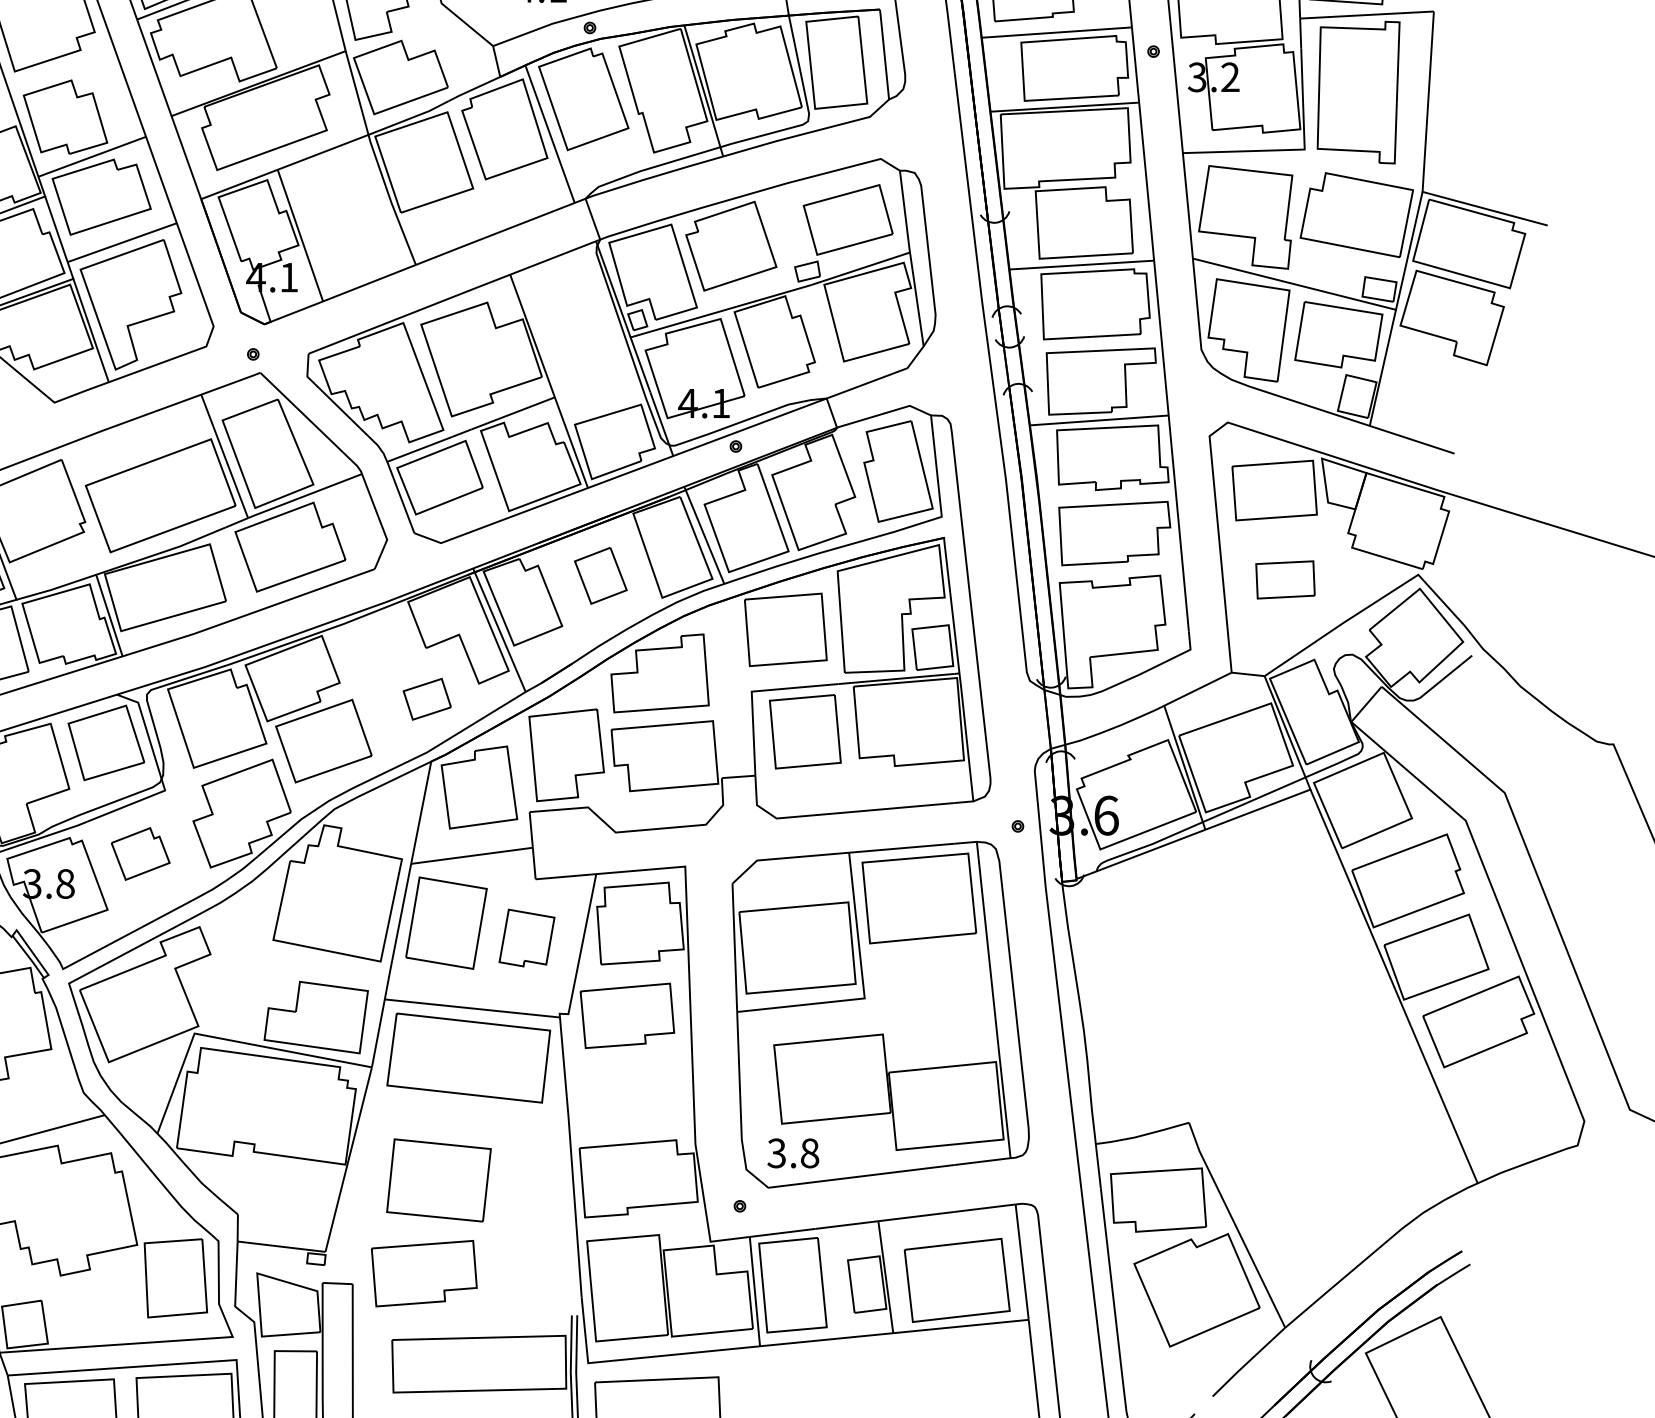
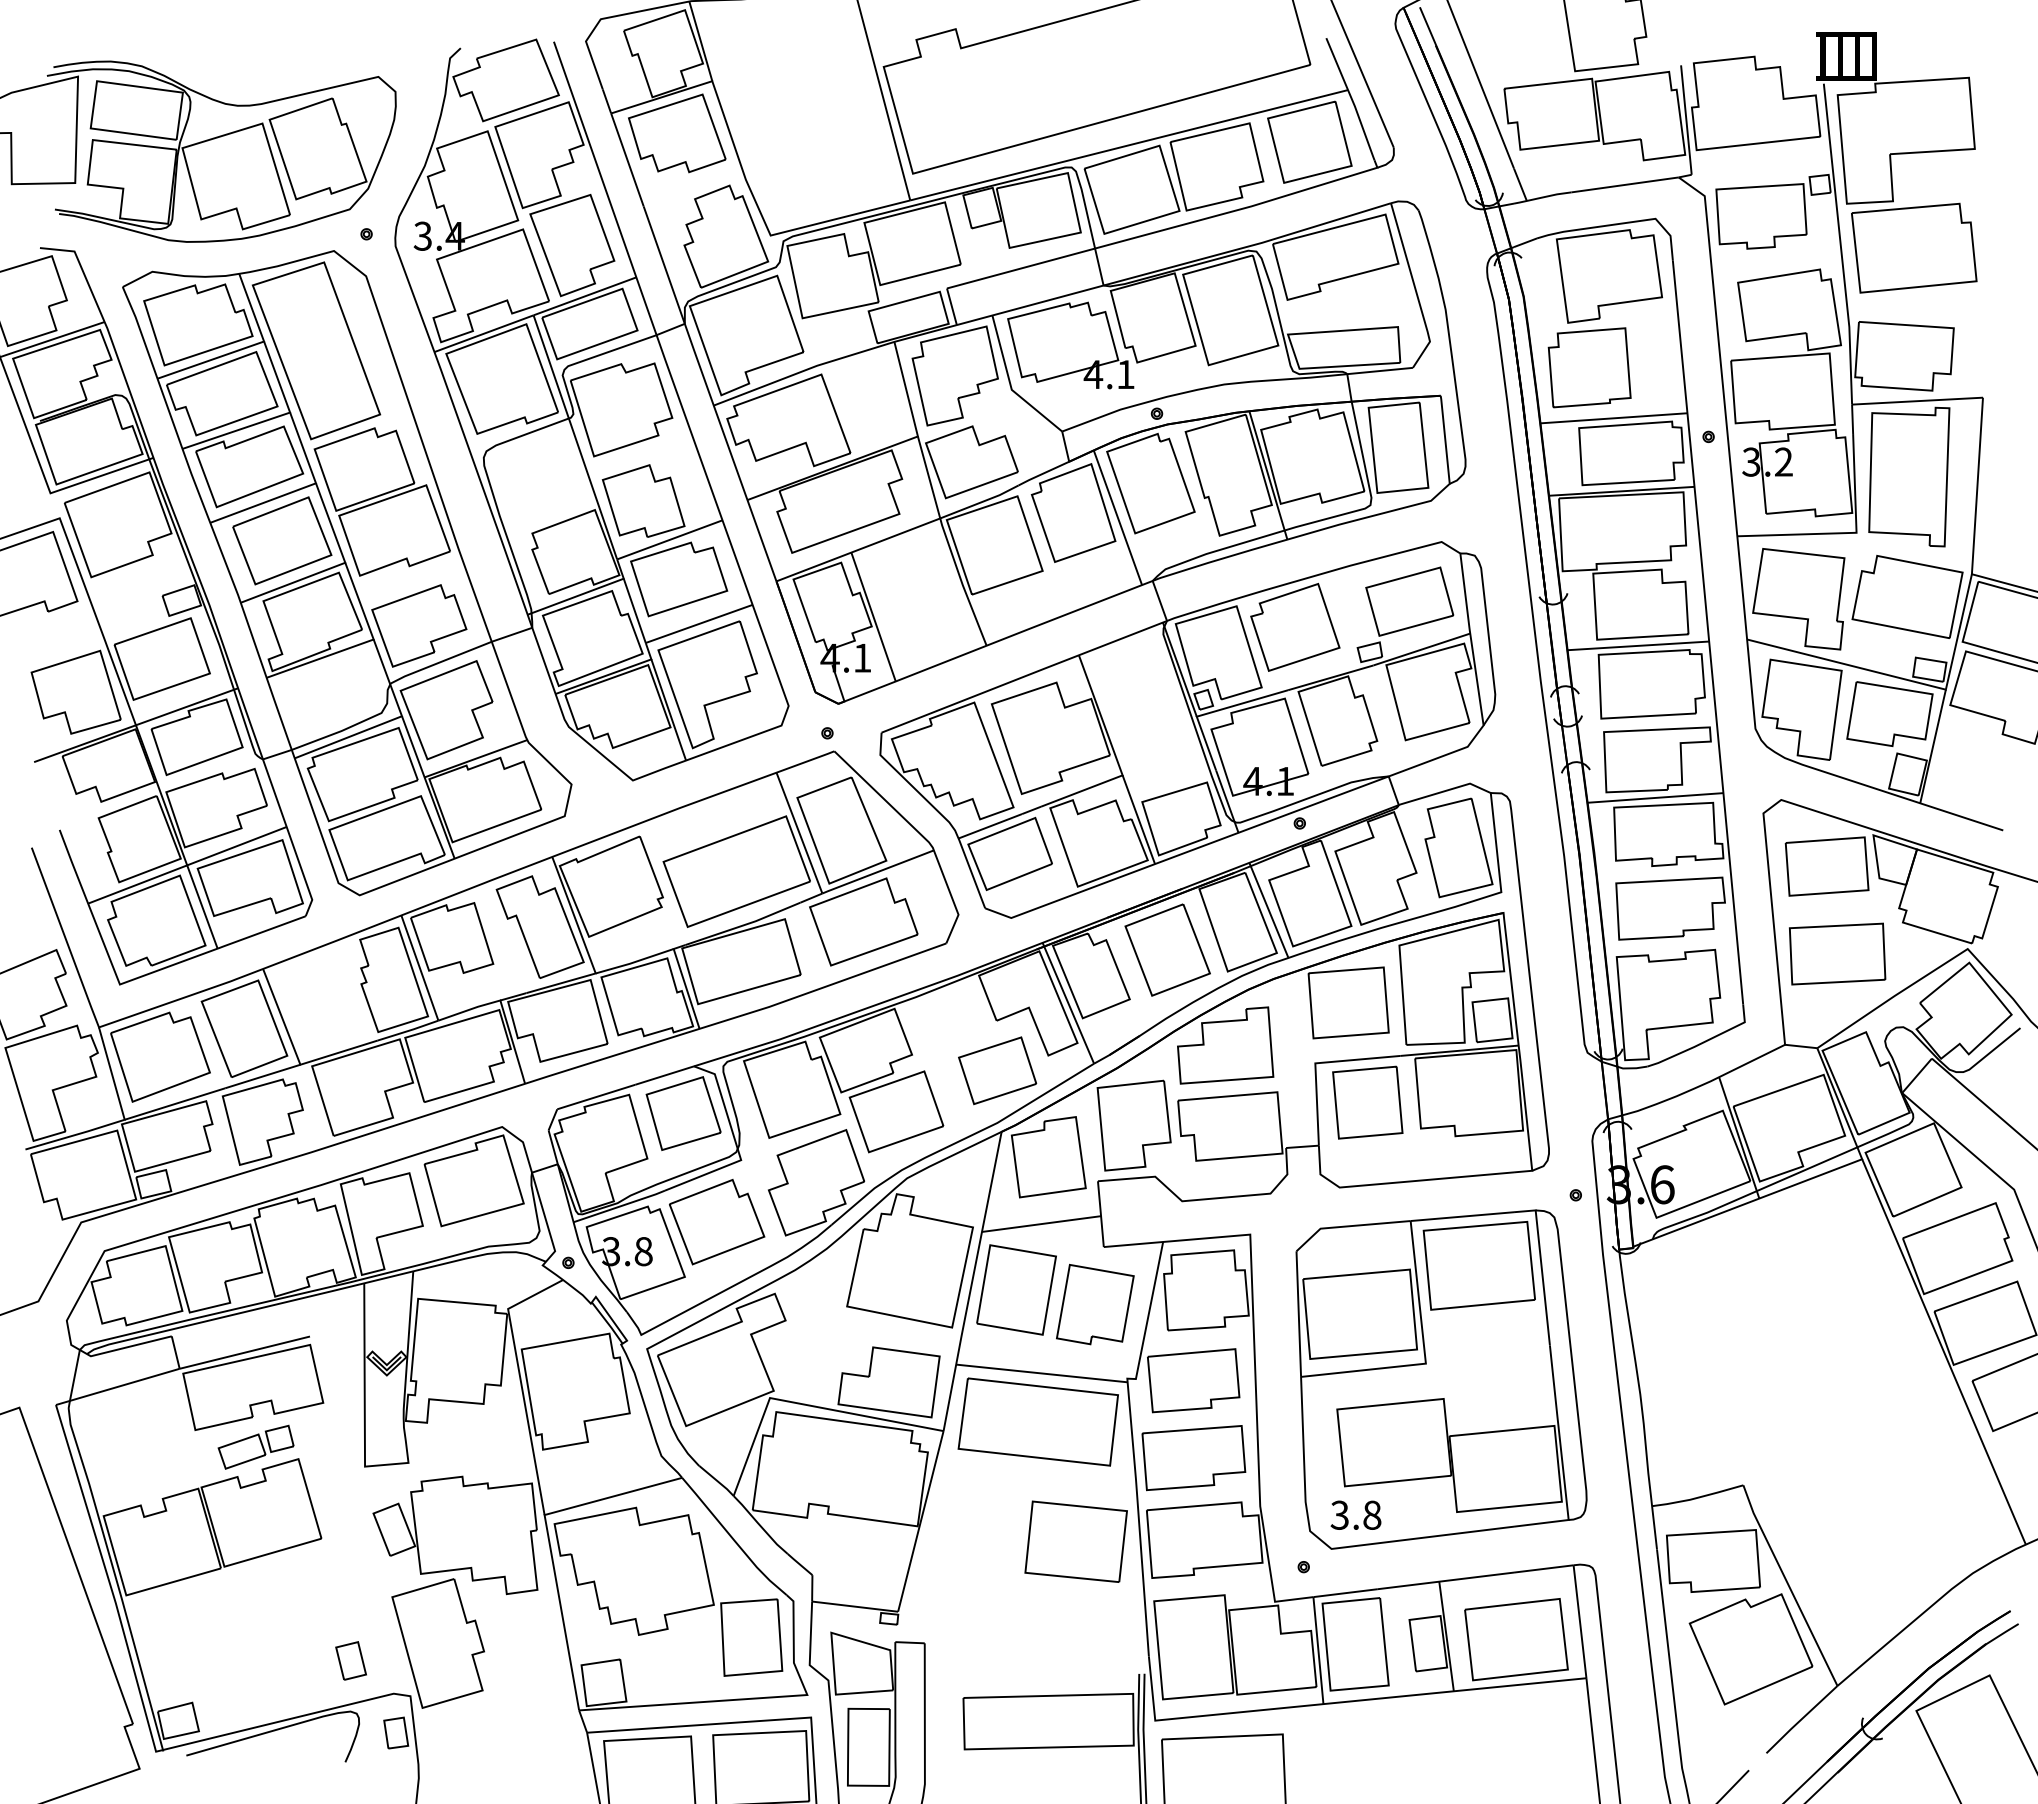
part: (600, 575) -> (1167, 949), size x1.67
part: (1285, 579) -> (1837, 953), size x1.67
part: (427, 698) -> (997, 1070), size x1.67
part: (140, 854) -> (717, 1222), size x1.67
part: (527, 938) -> (1095, 1304), size x1.43
part: (438, 1180) -> (1075, 1541), moved
part: (423, 1274) -> (1193, 1458), moved

